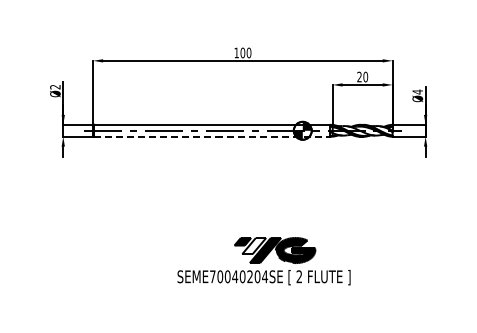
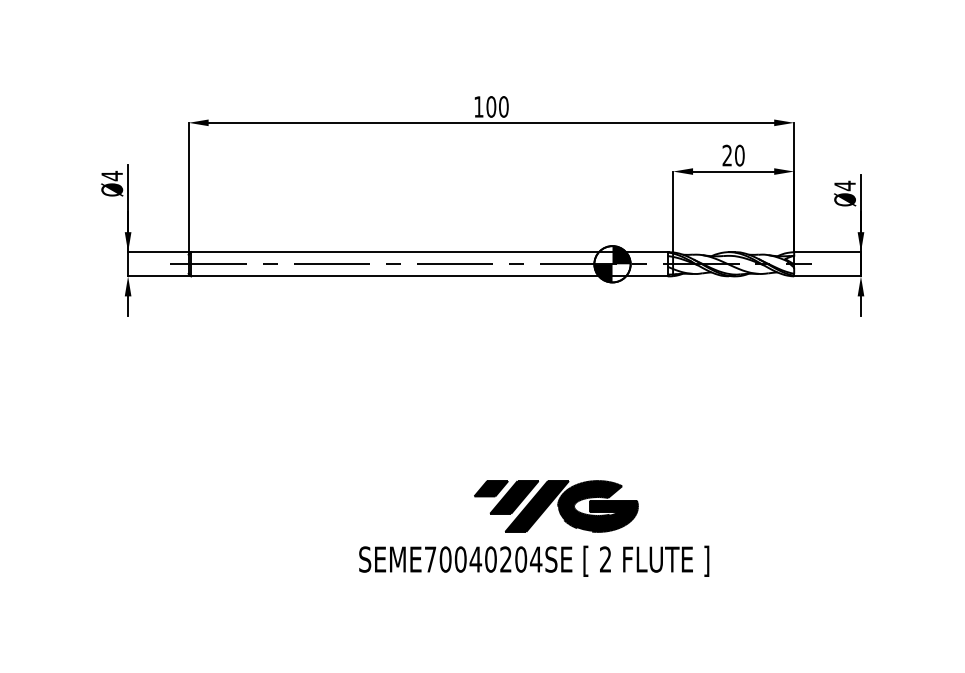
text: (55, 86) -> (112, 174), Ø2 -> Ø4
line: (213, 136) -> (431, 275), dashed -> solid
fill: (254, 245) -> (514, 496), added

